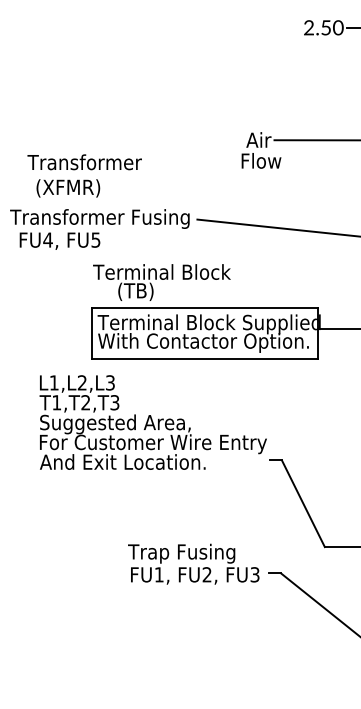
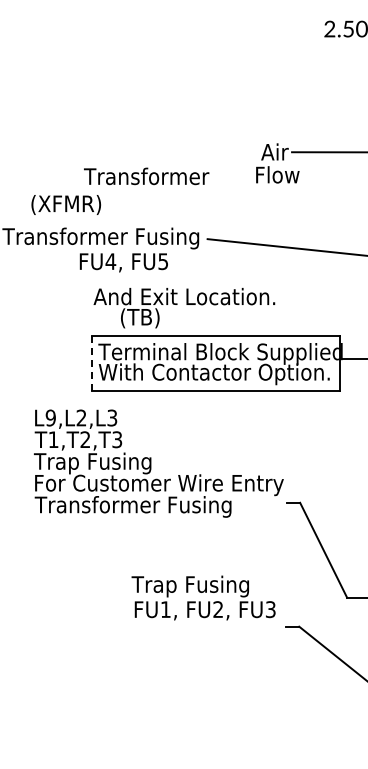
text: (84, 162) -> (146, 176), moved
text: (59, 240) -> (123, 262), moved
text: (175, 271) -> (183, 296), Terminal Block -> And Exit Location.
line: (91, 332) -> (91, 362), solid -> dashed
text: (53, 382) -> (49, 417), L1,L2,L3 -> L9,L2,L3
text: (114, 424) -> (116, 463), Suggested Area, -> Trap Fusing
text: (129, 463) -> (133, 506), And Exit Location. -> Transformer Fusing
text: (193, 563) -> (203, 597), moved

